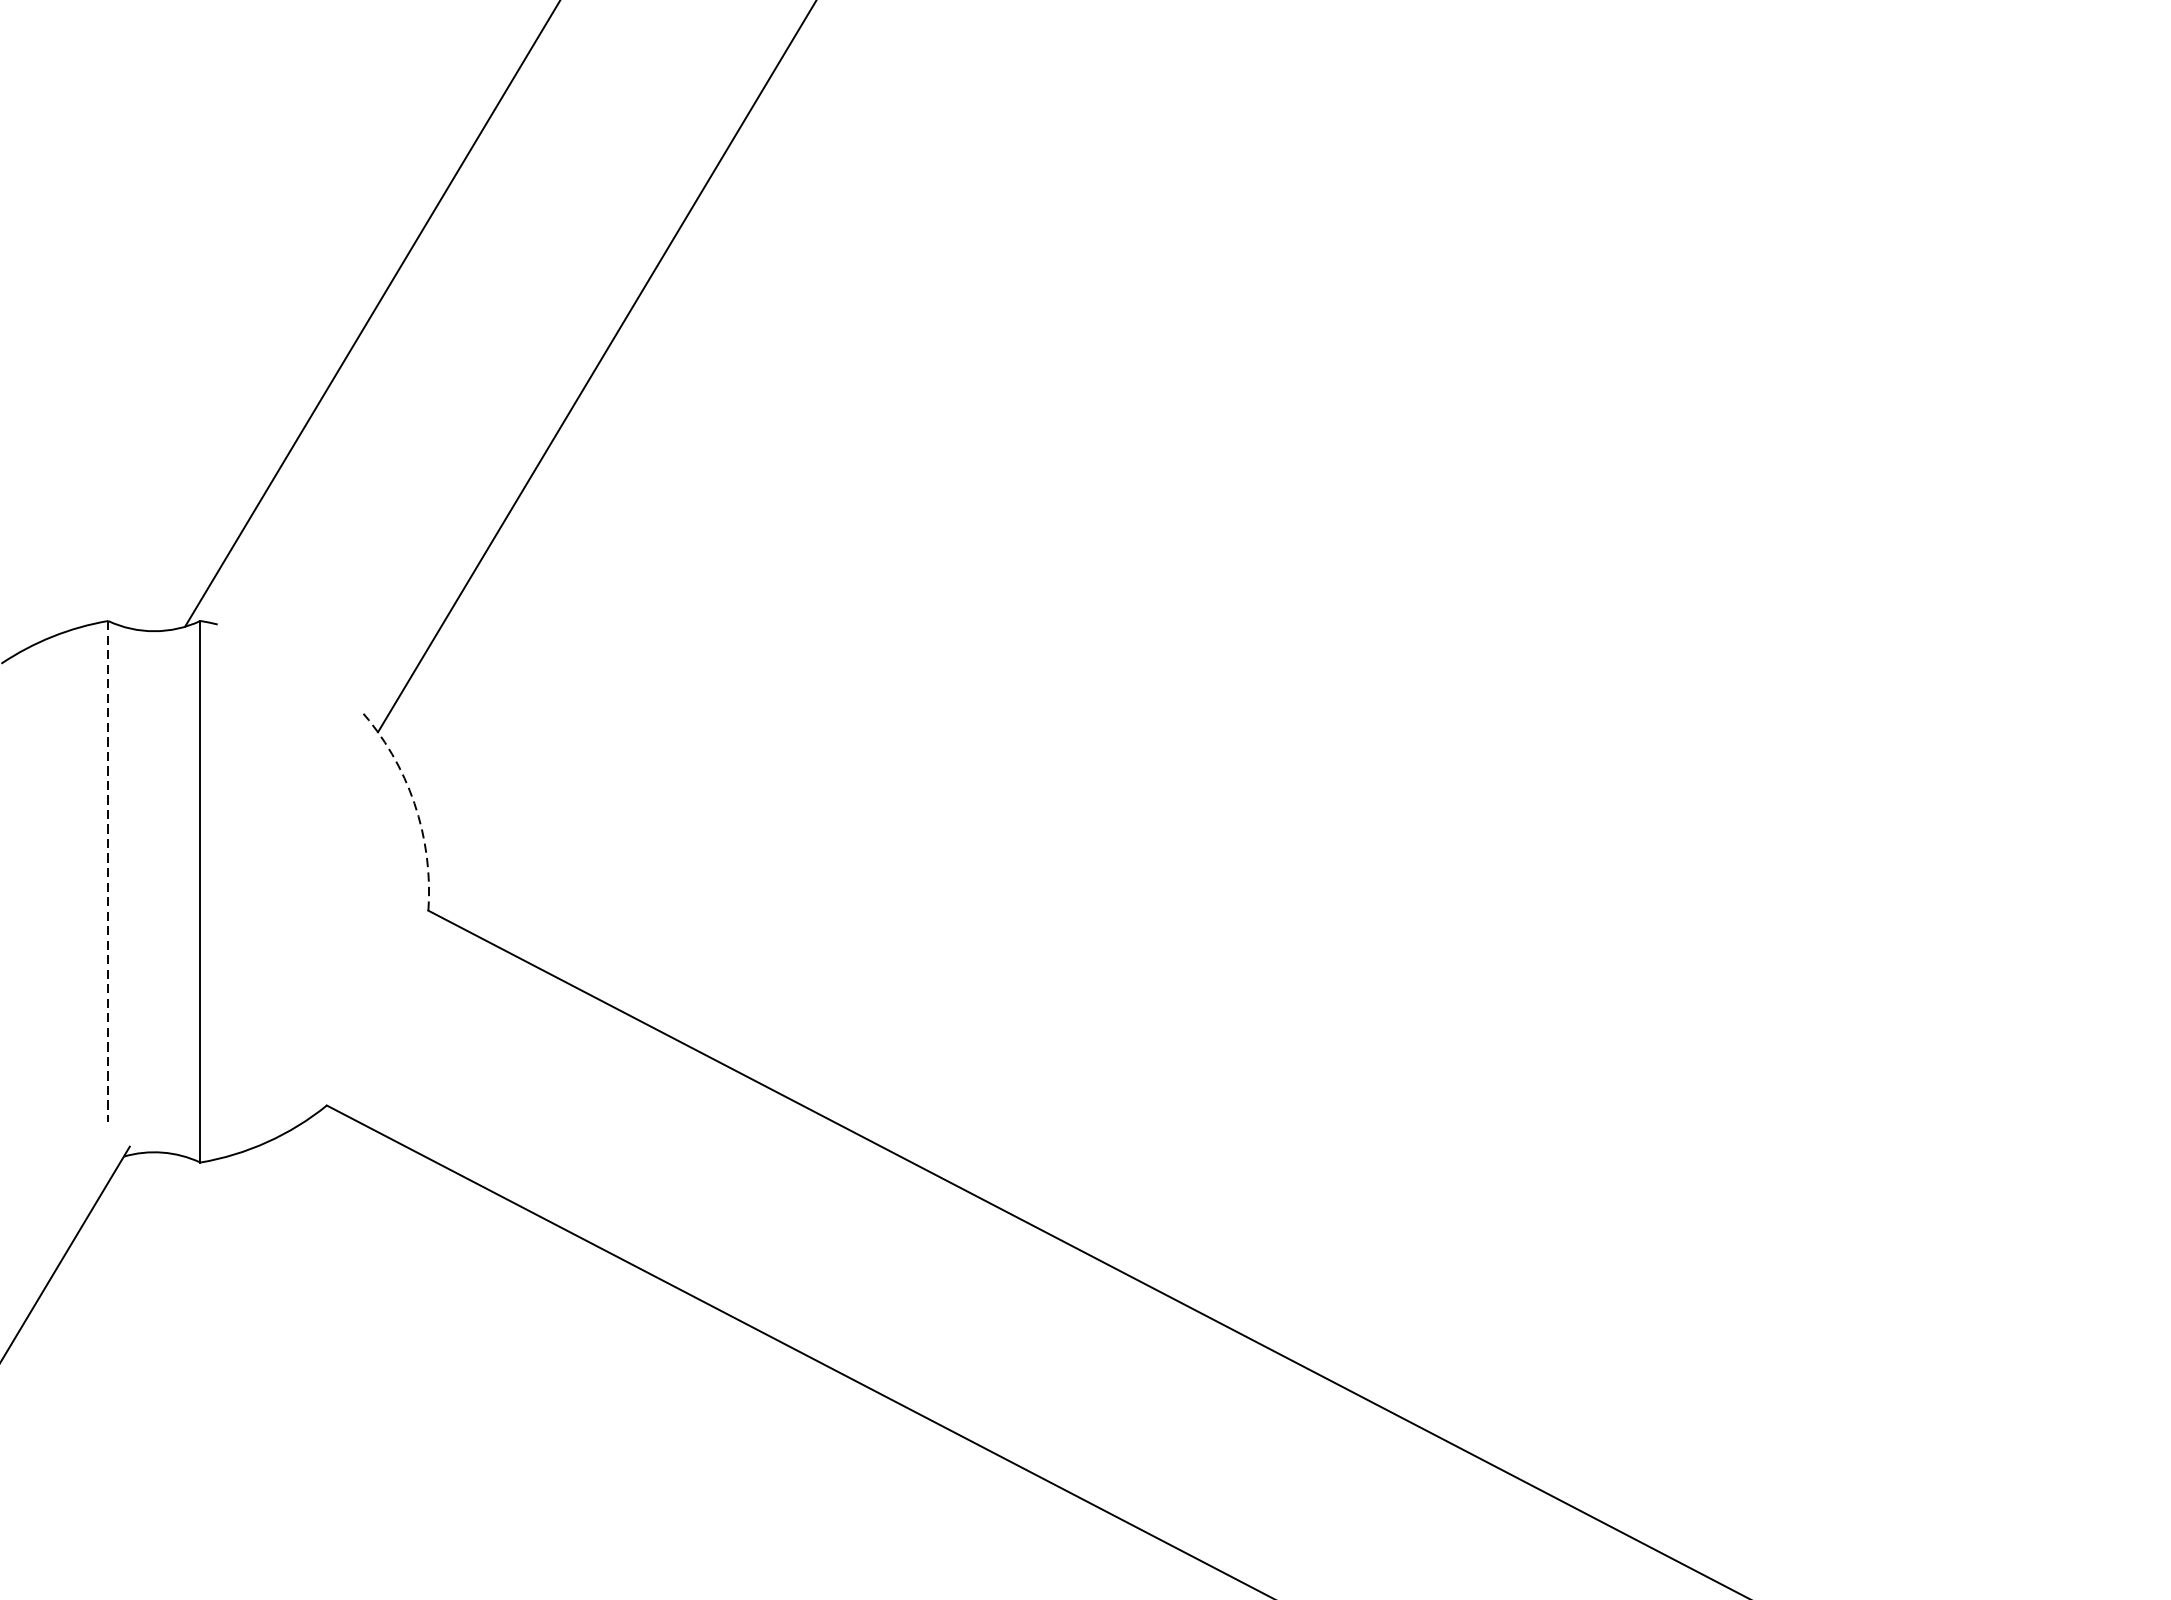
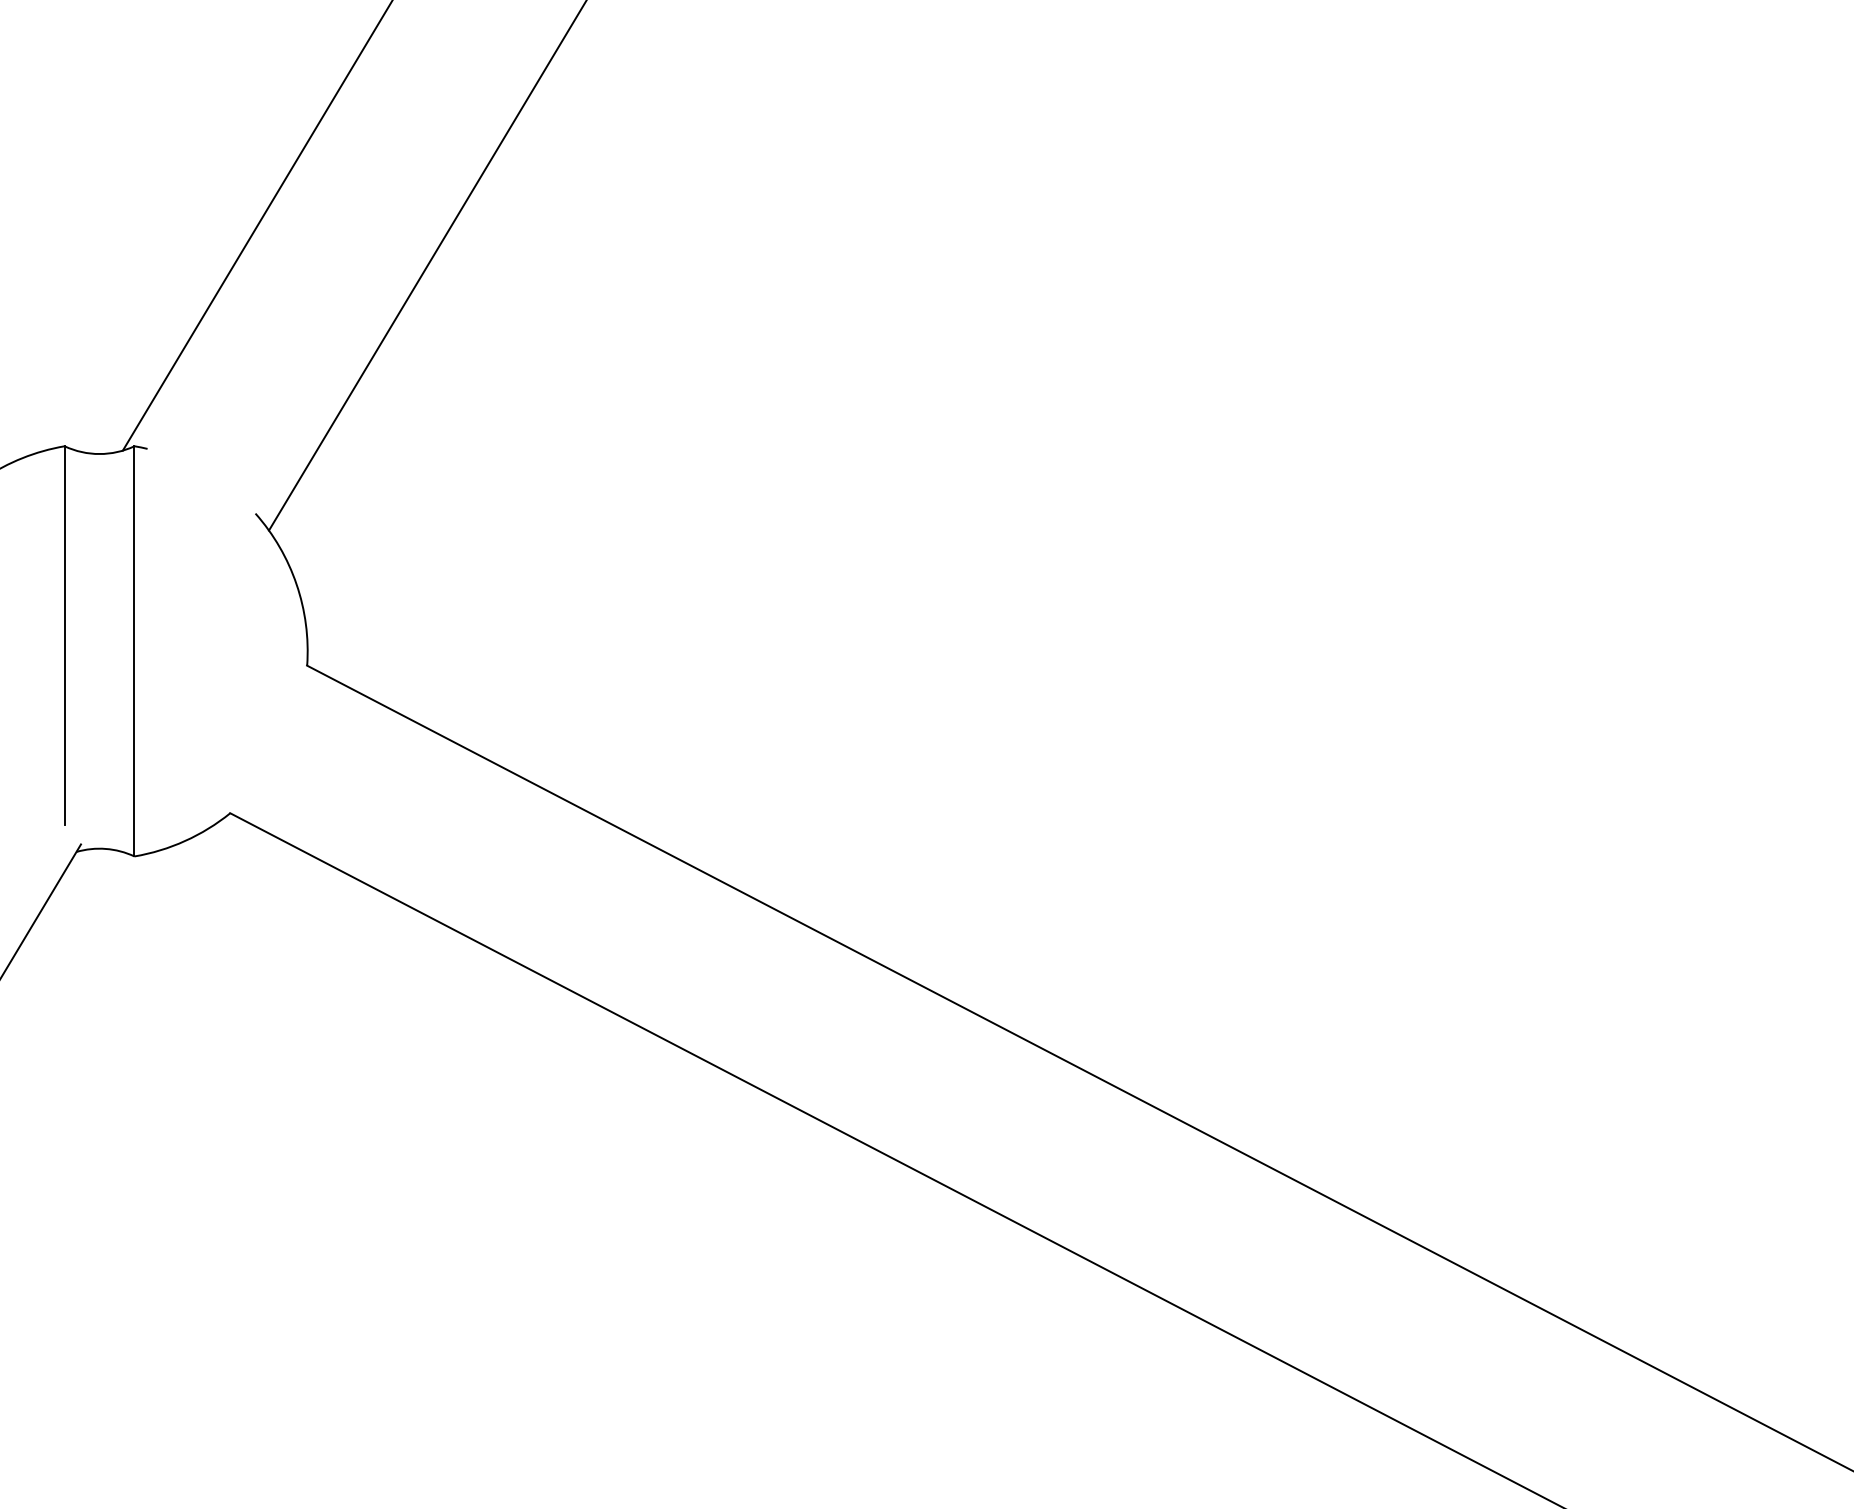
arc: (414, 803) -> (296, 584), dashed -> solid
line: (108, 870) -> (64, 635), dashed -> solid

